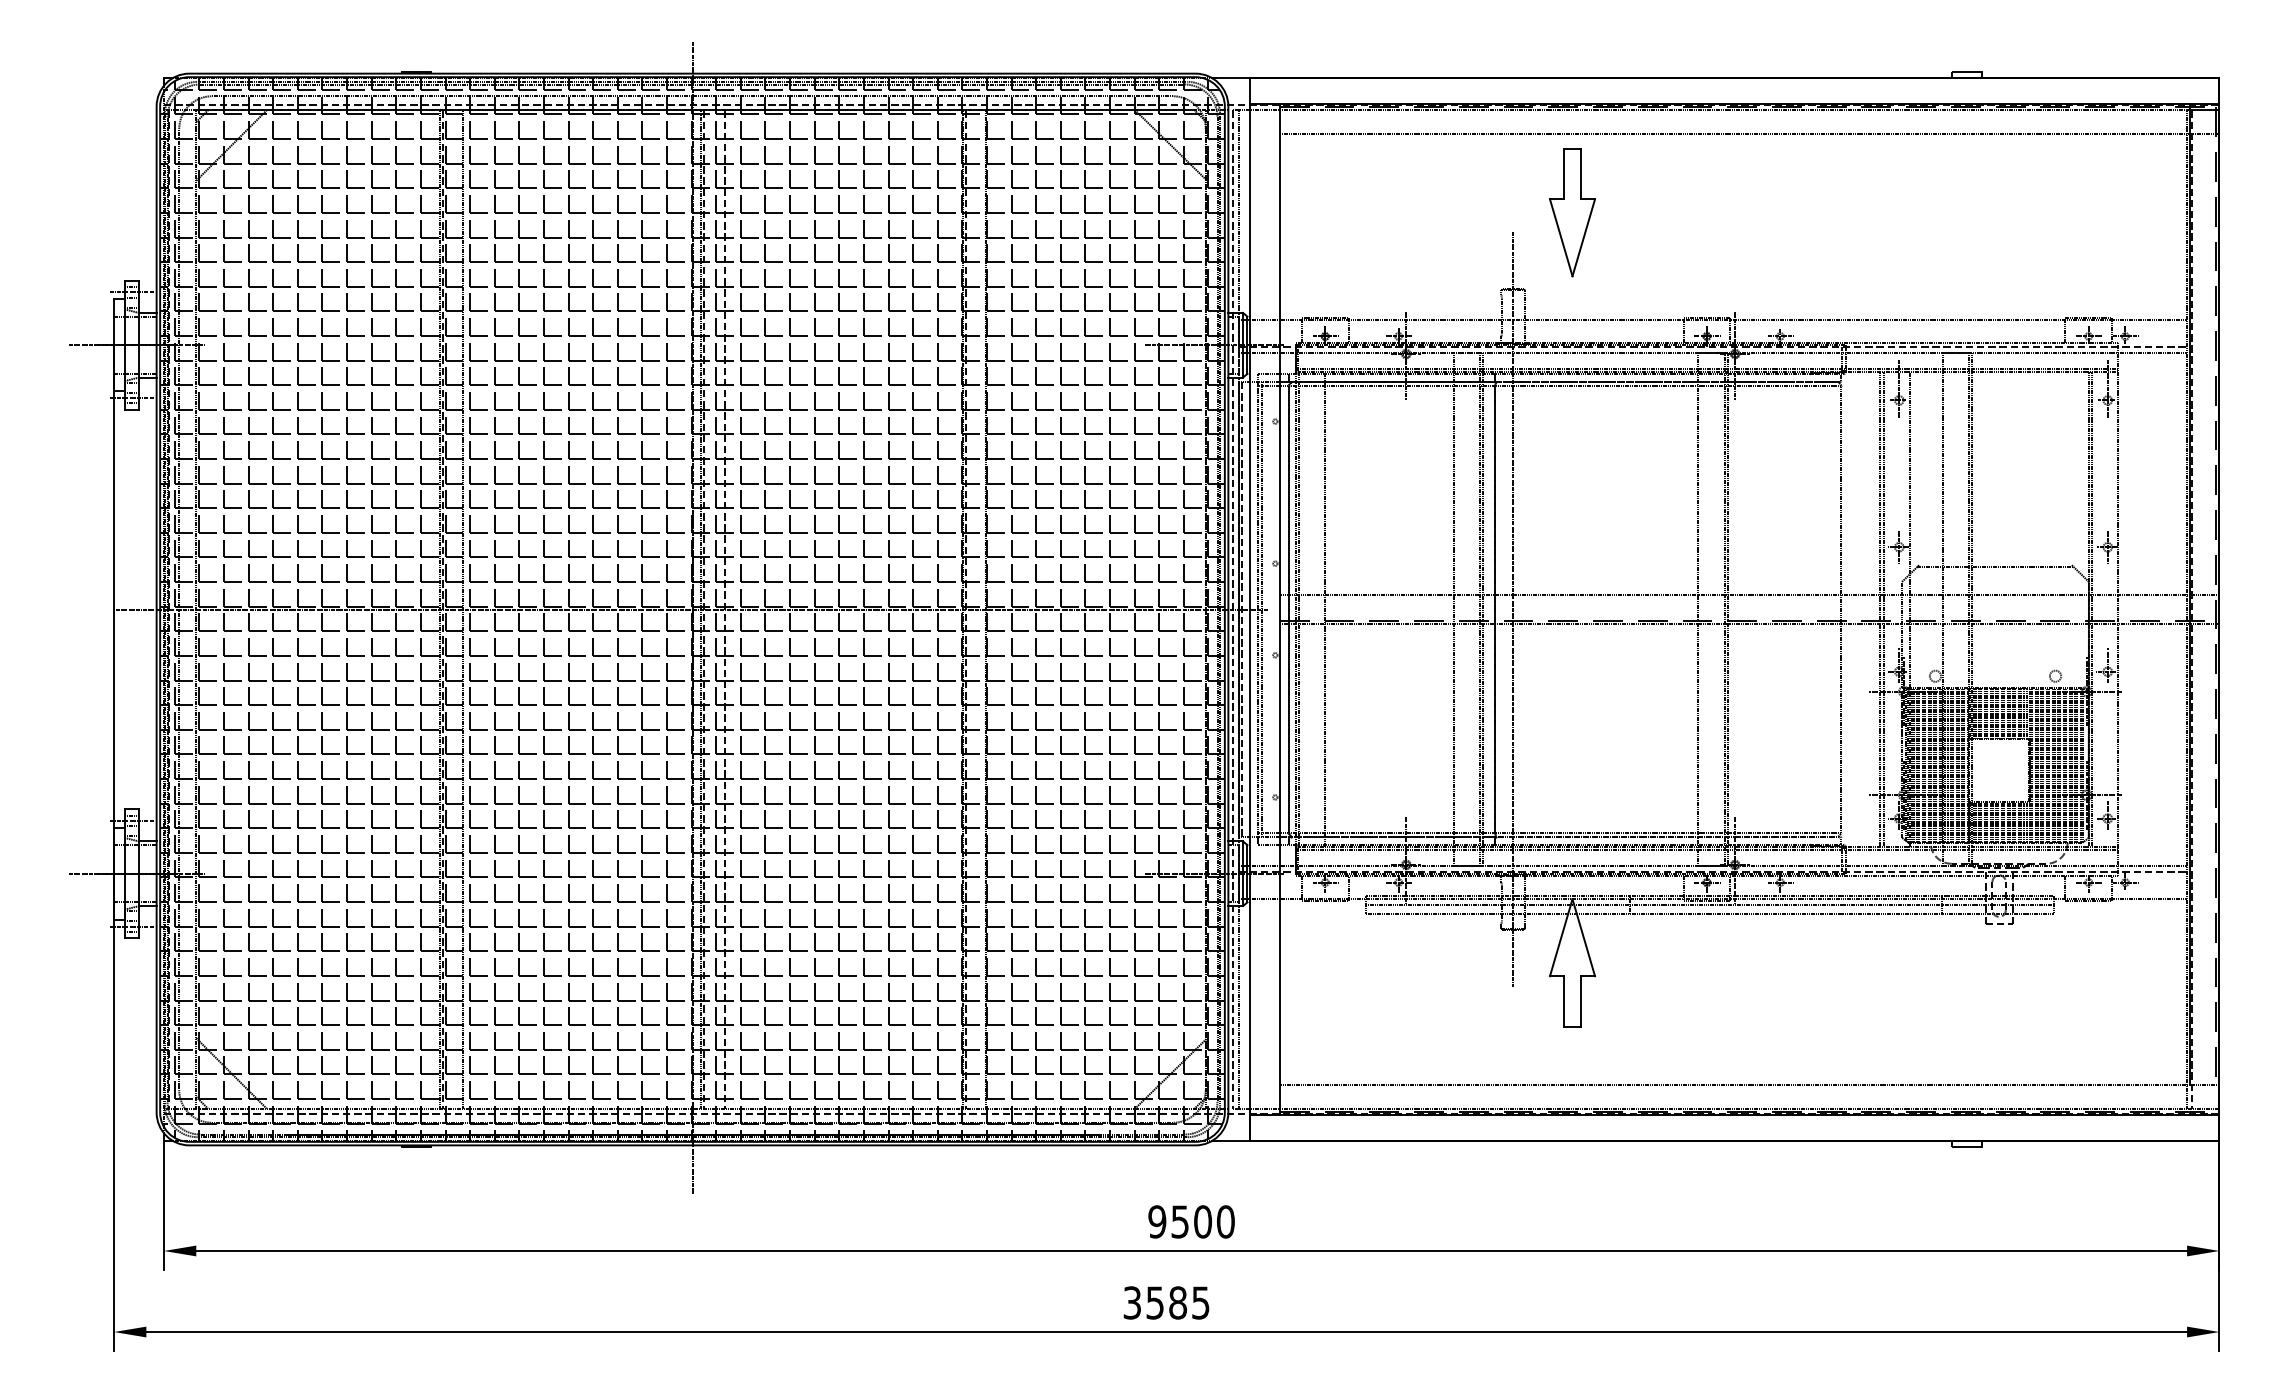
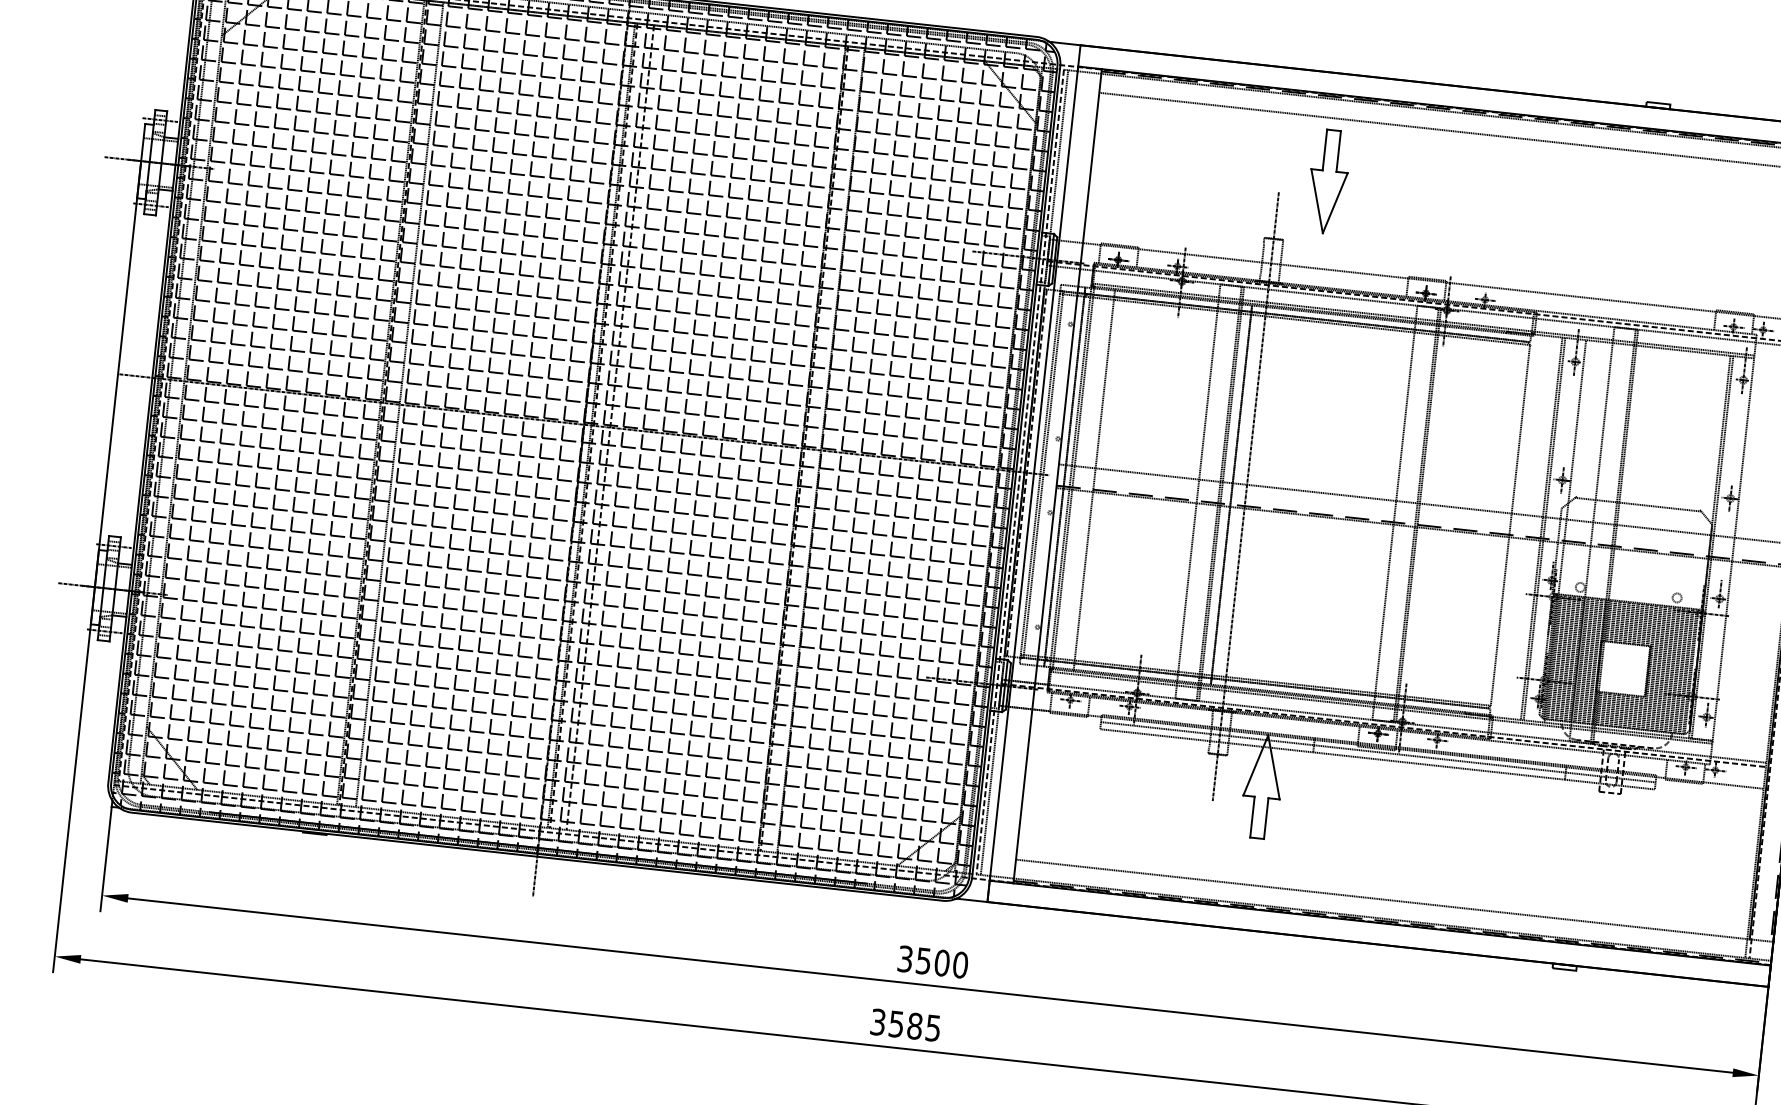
text: (1157, 1221) -> (905, 958), 9500 -> 3500

